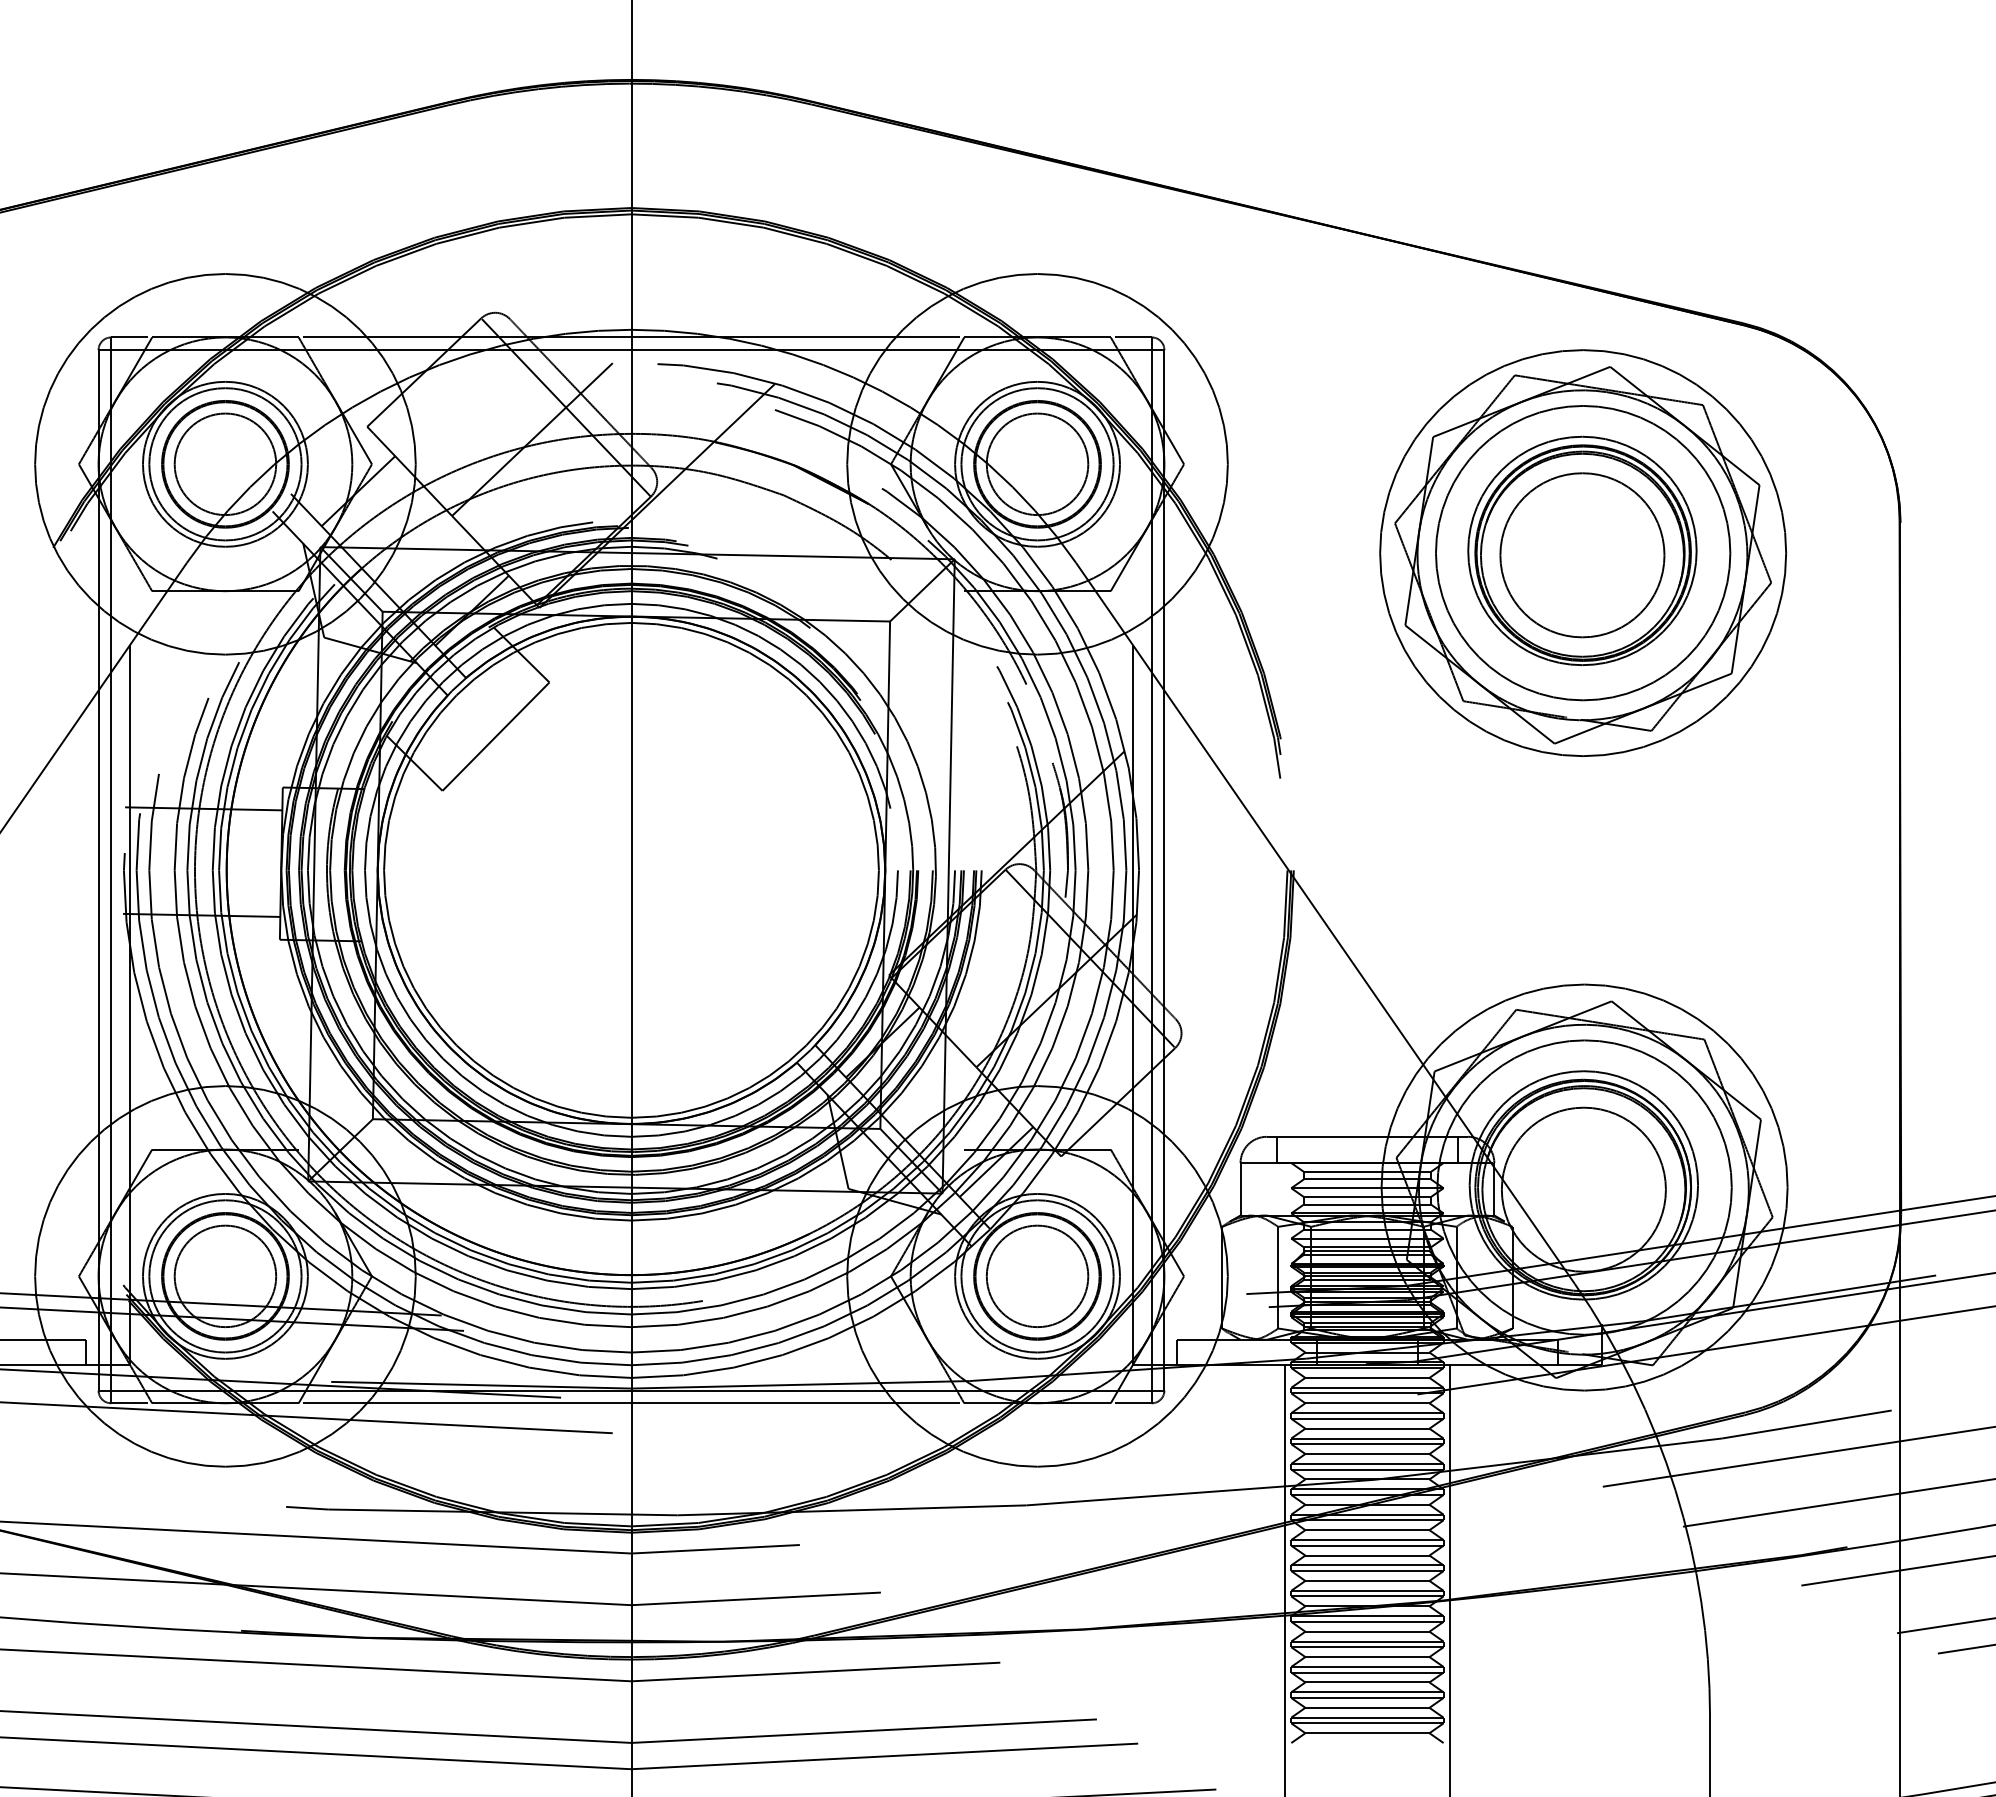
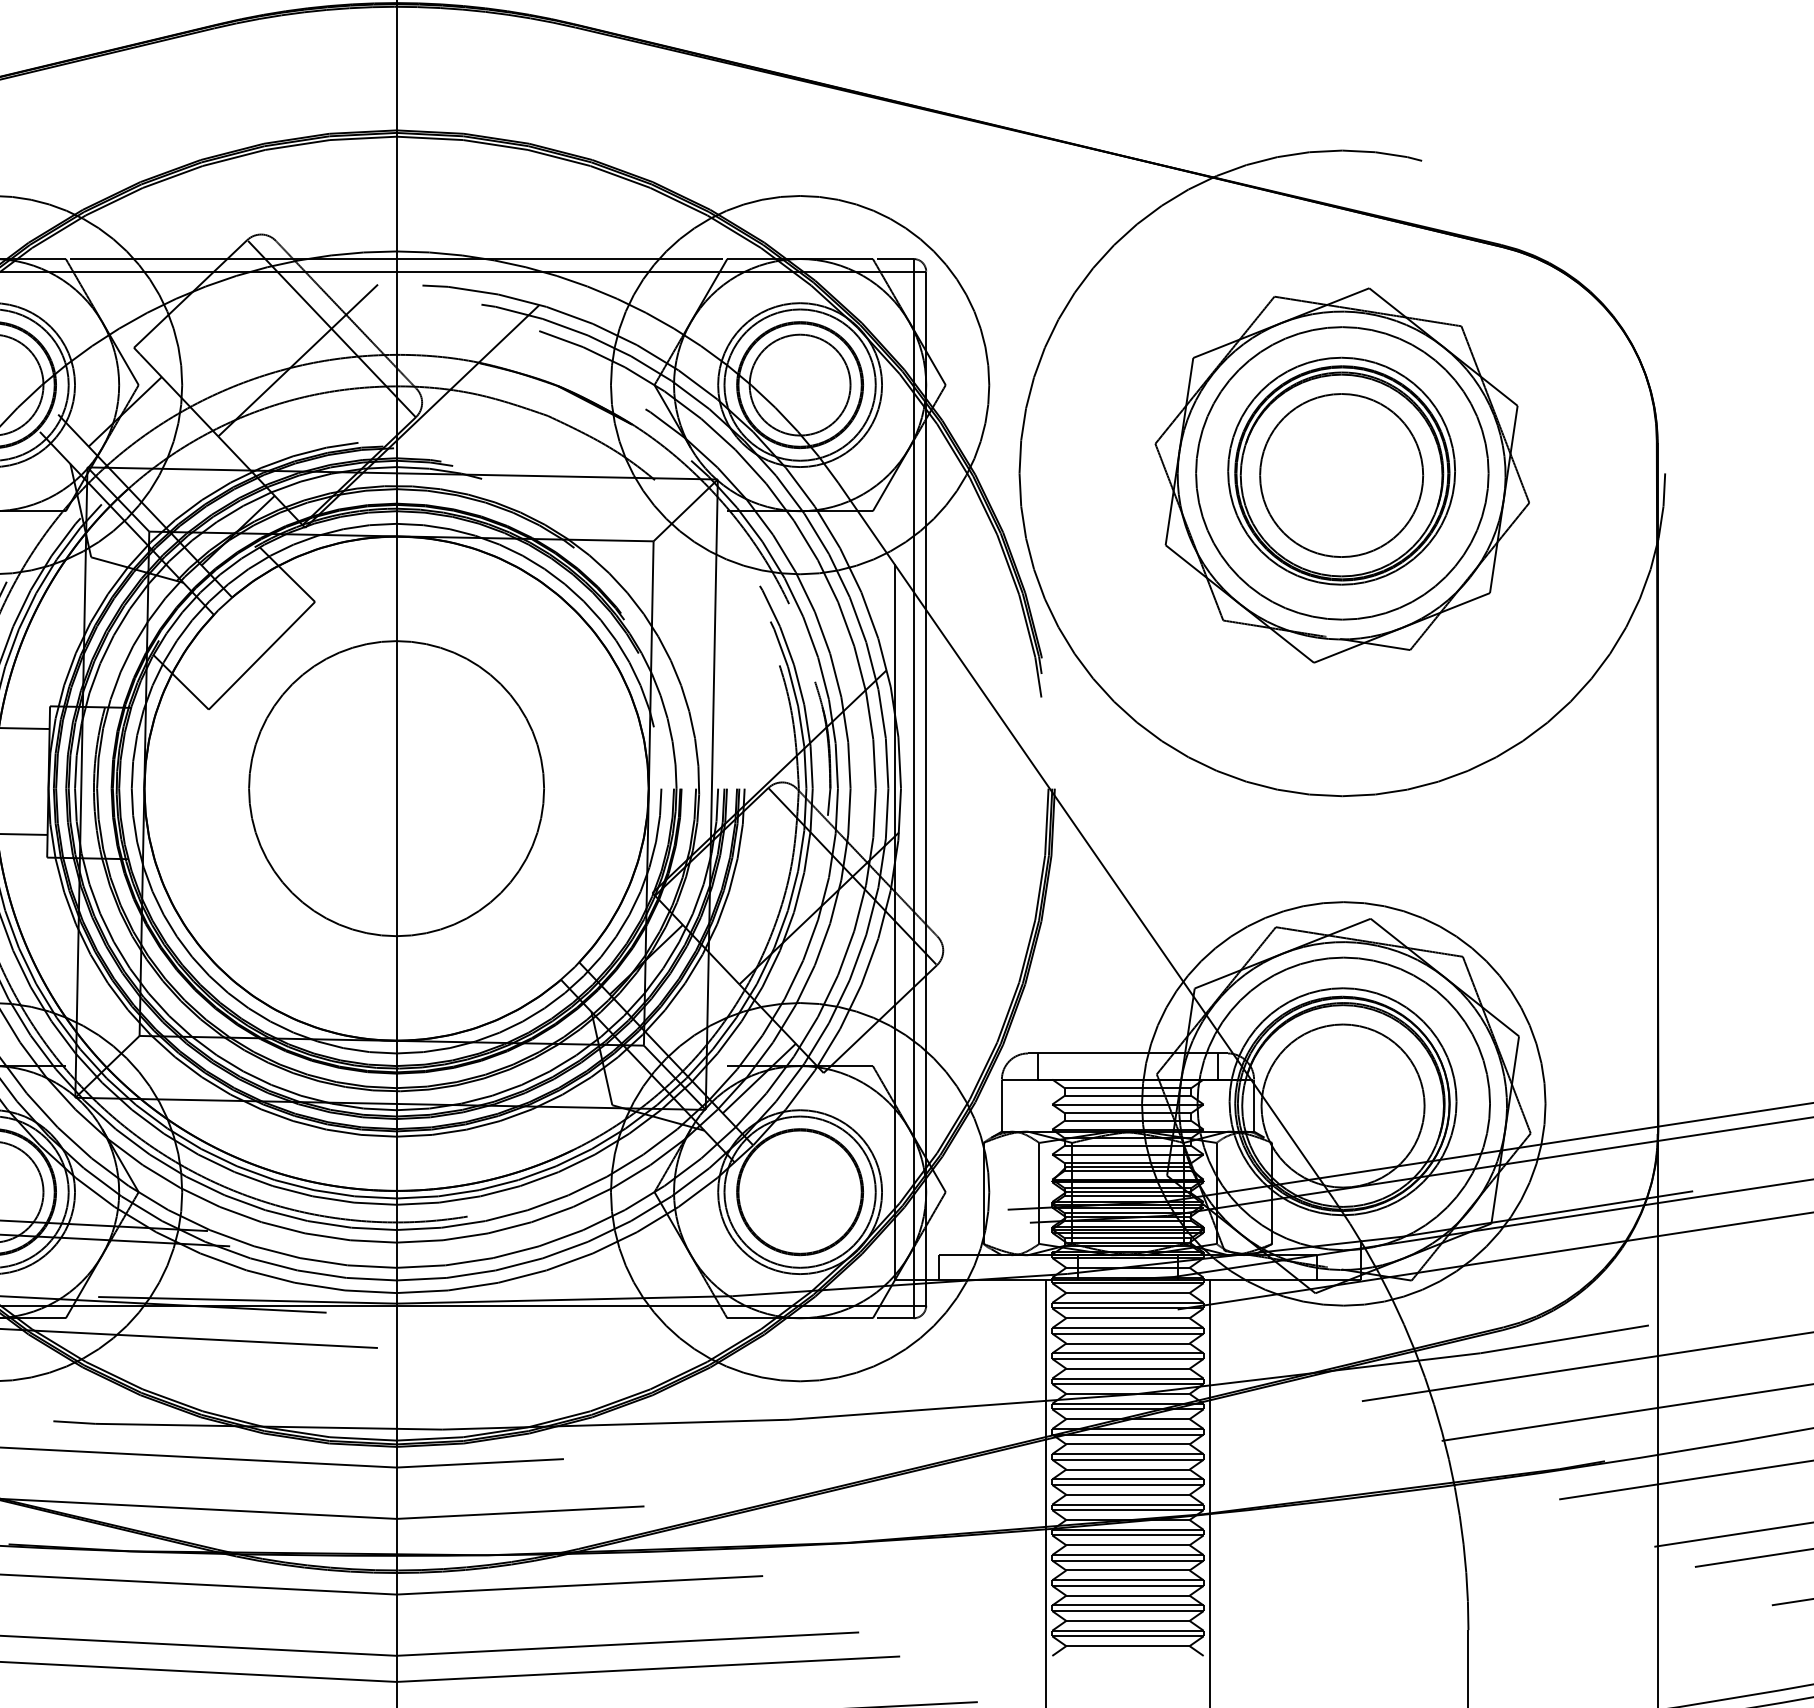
circle: (1583, 553) -> (1342, 473), size x1.6
circle: (631, 869) -> (396, 787), size x0.6
circle: (1037, 1275) -> (800, 1191), removed
line: (631, 1403) -> (396, 1318), removed

